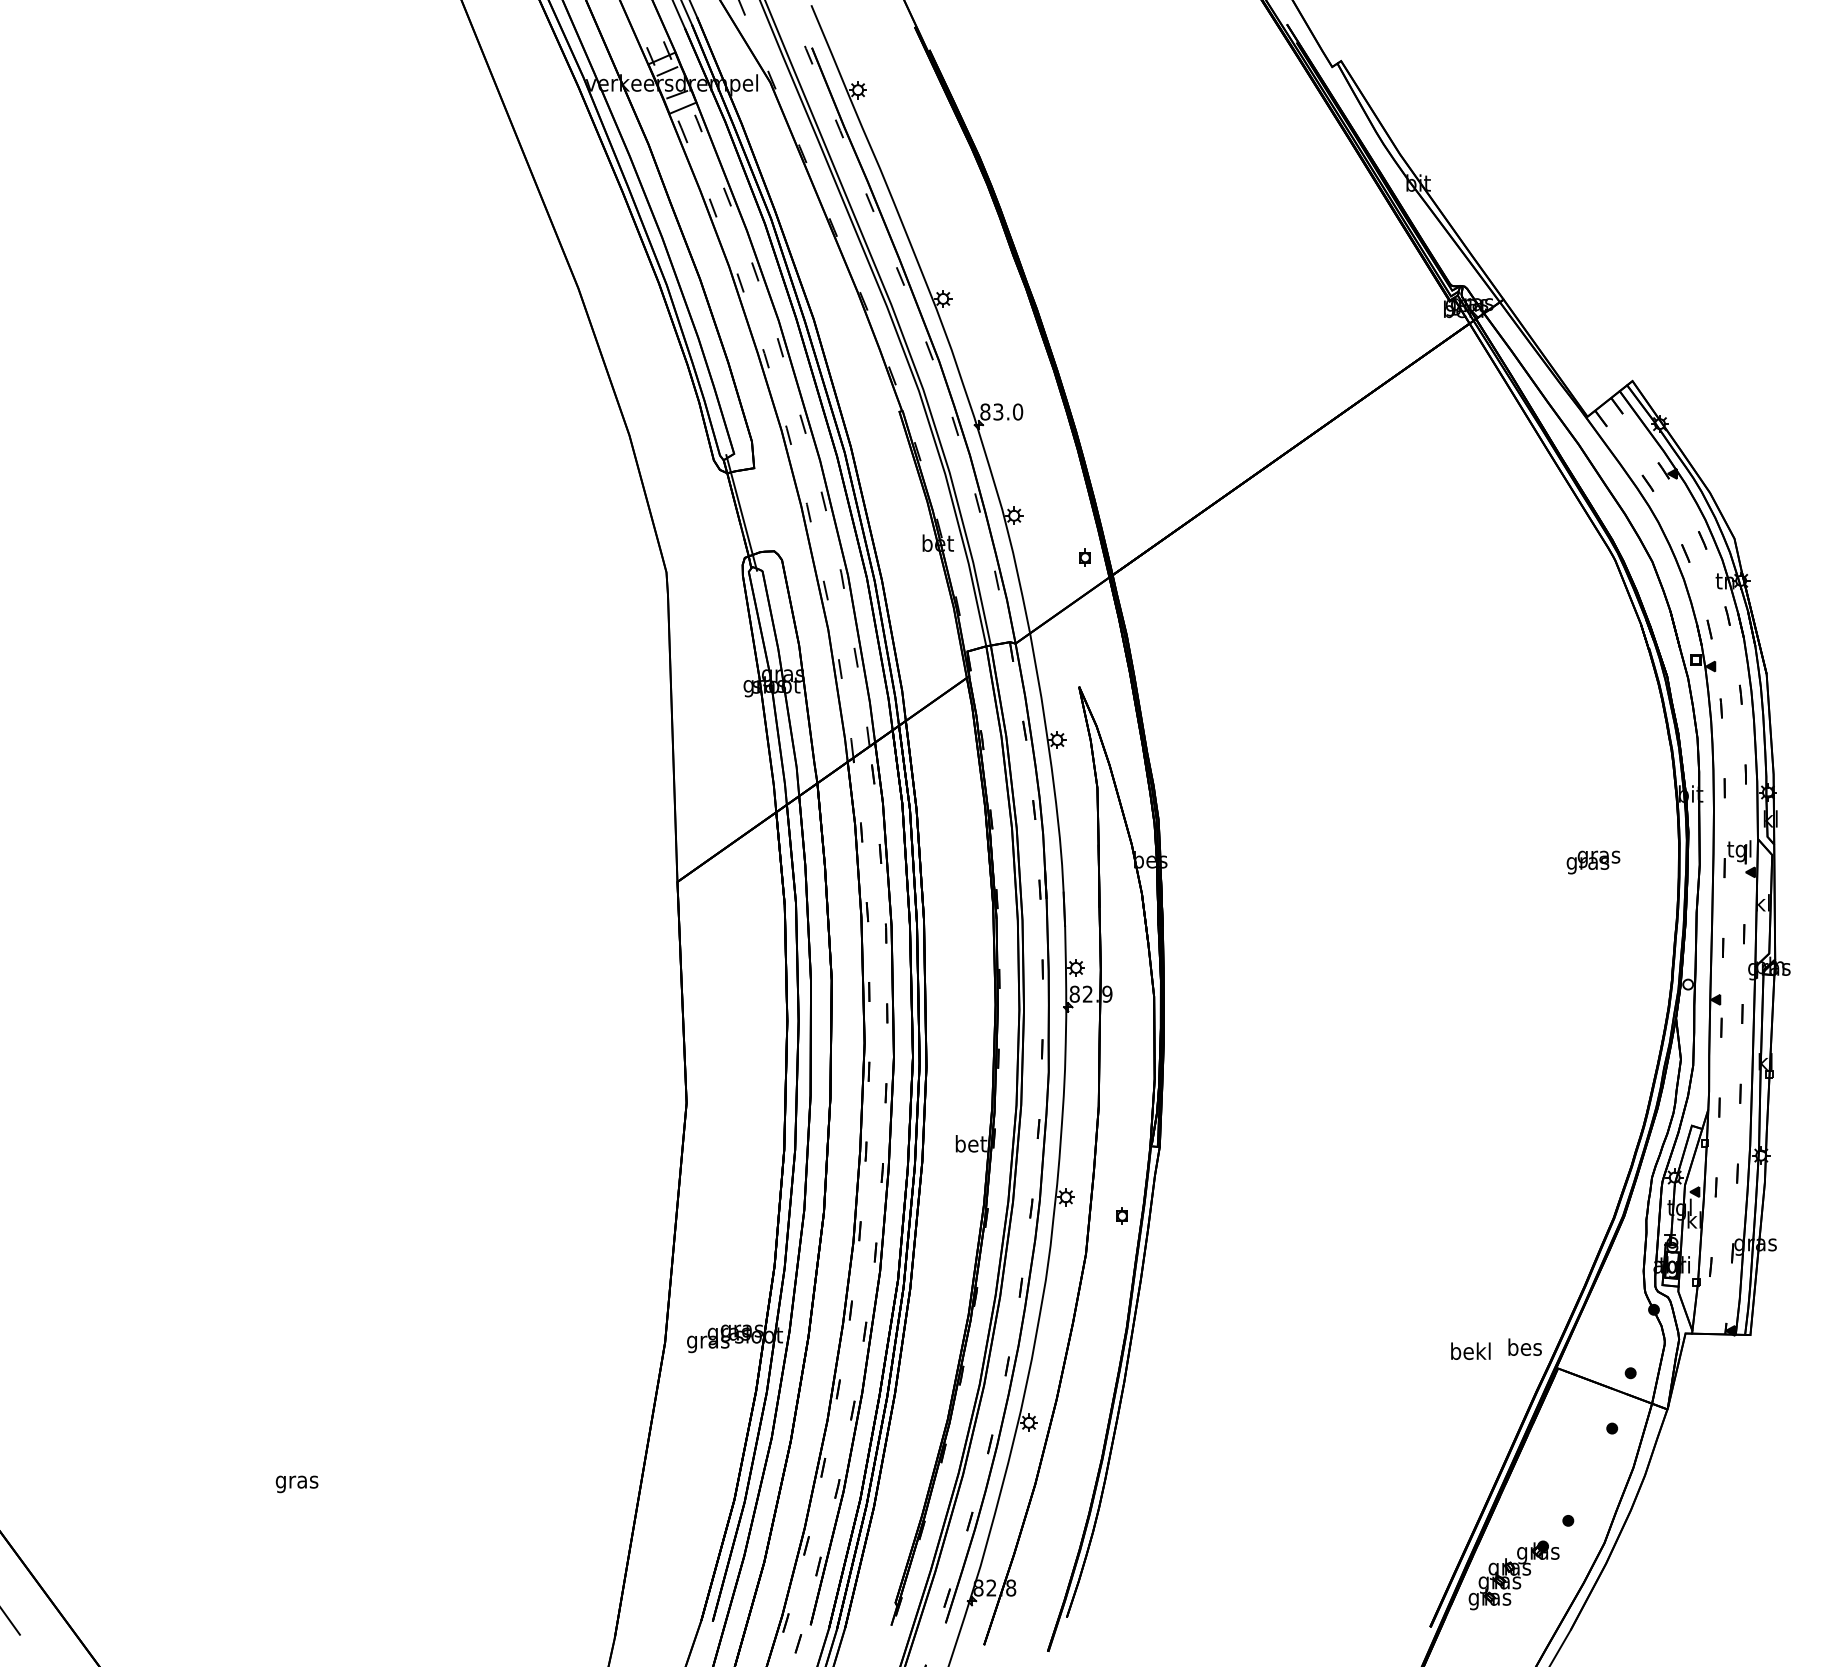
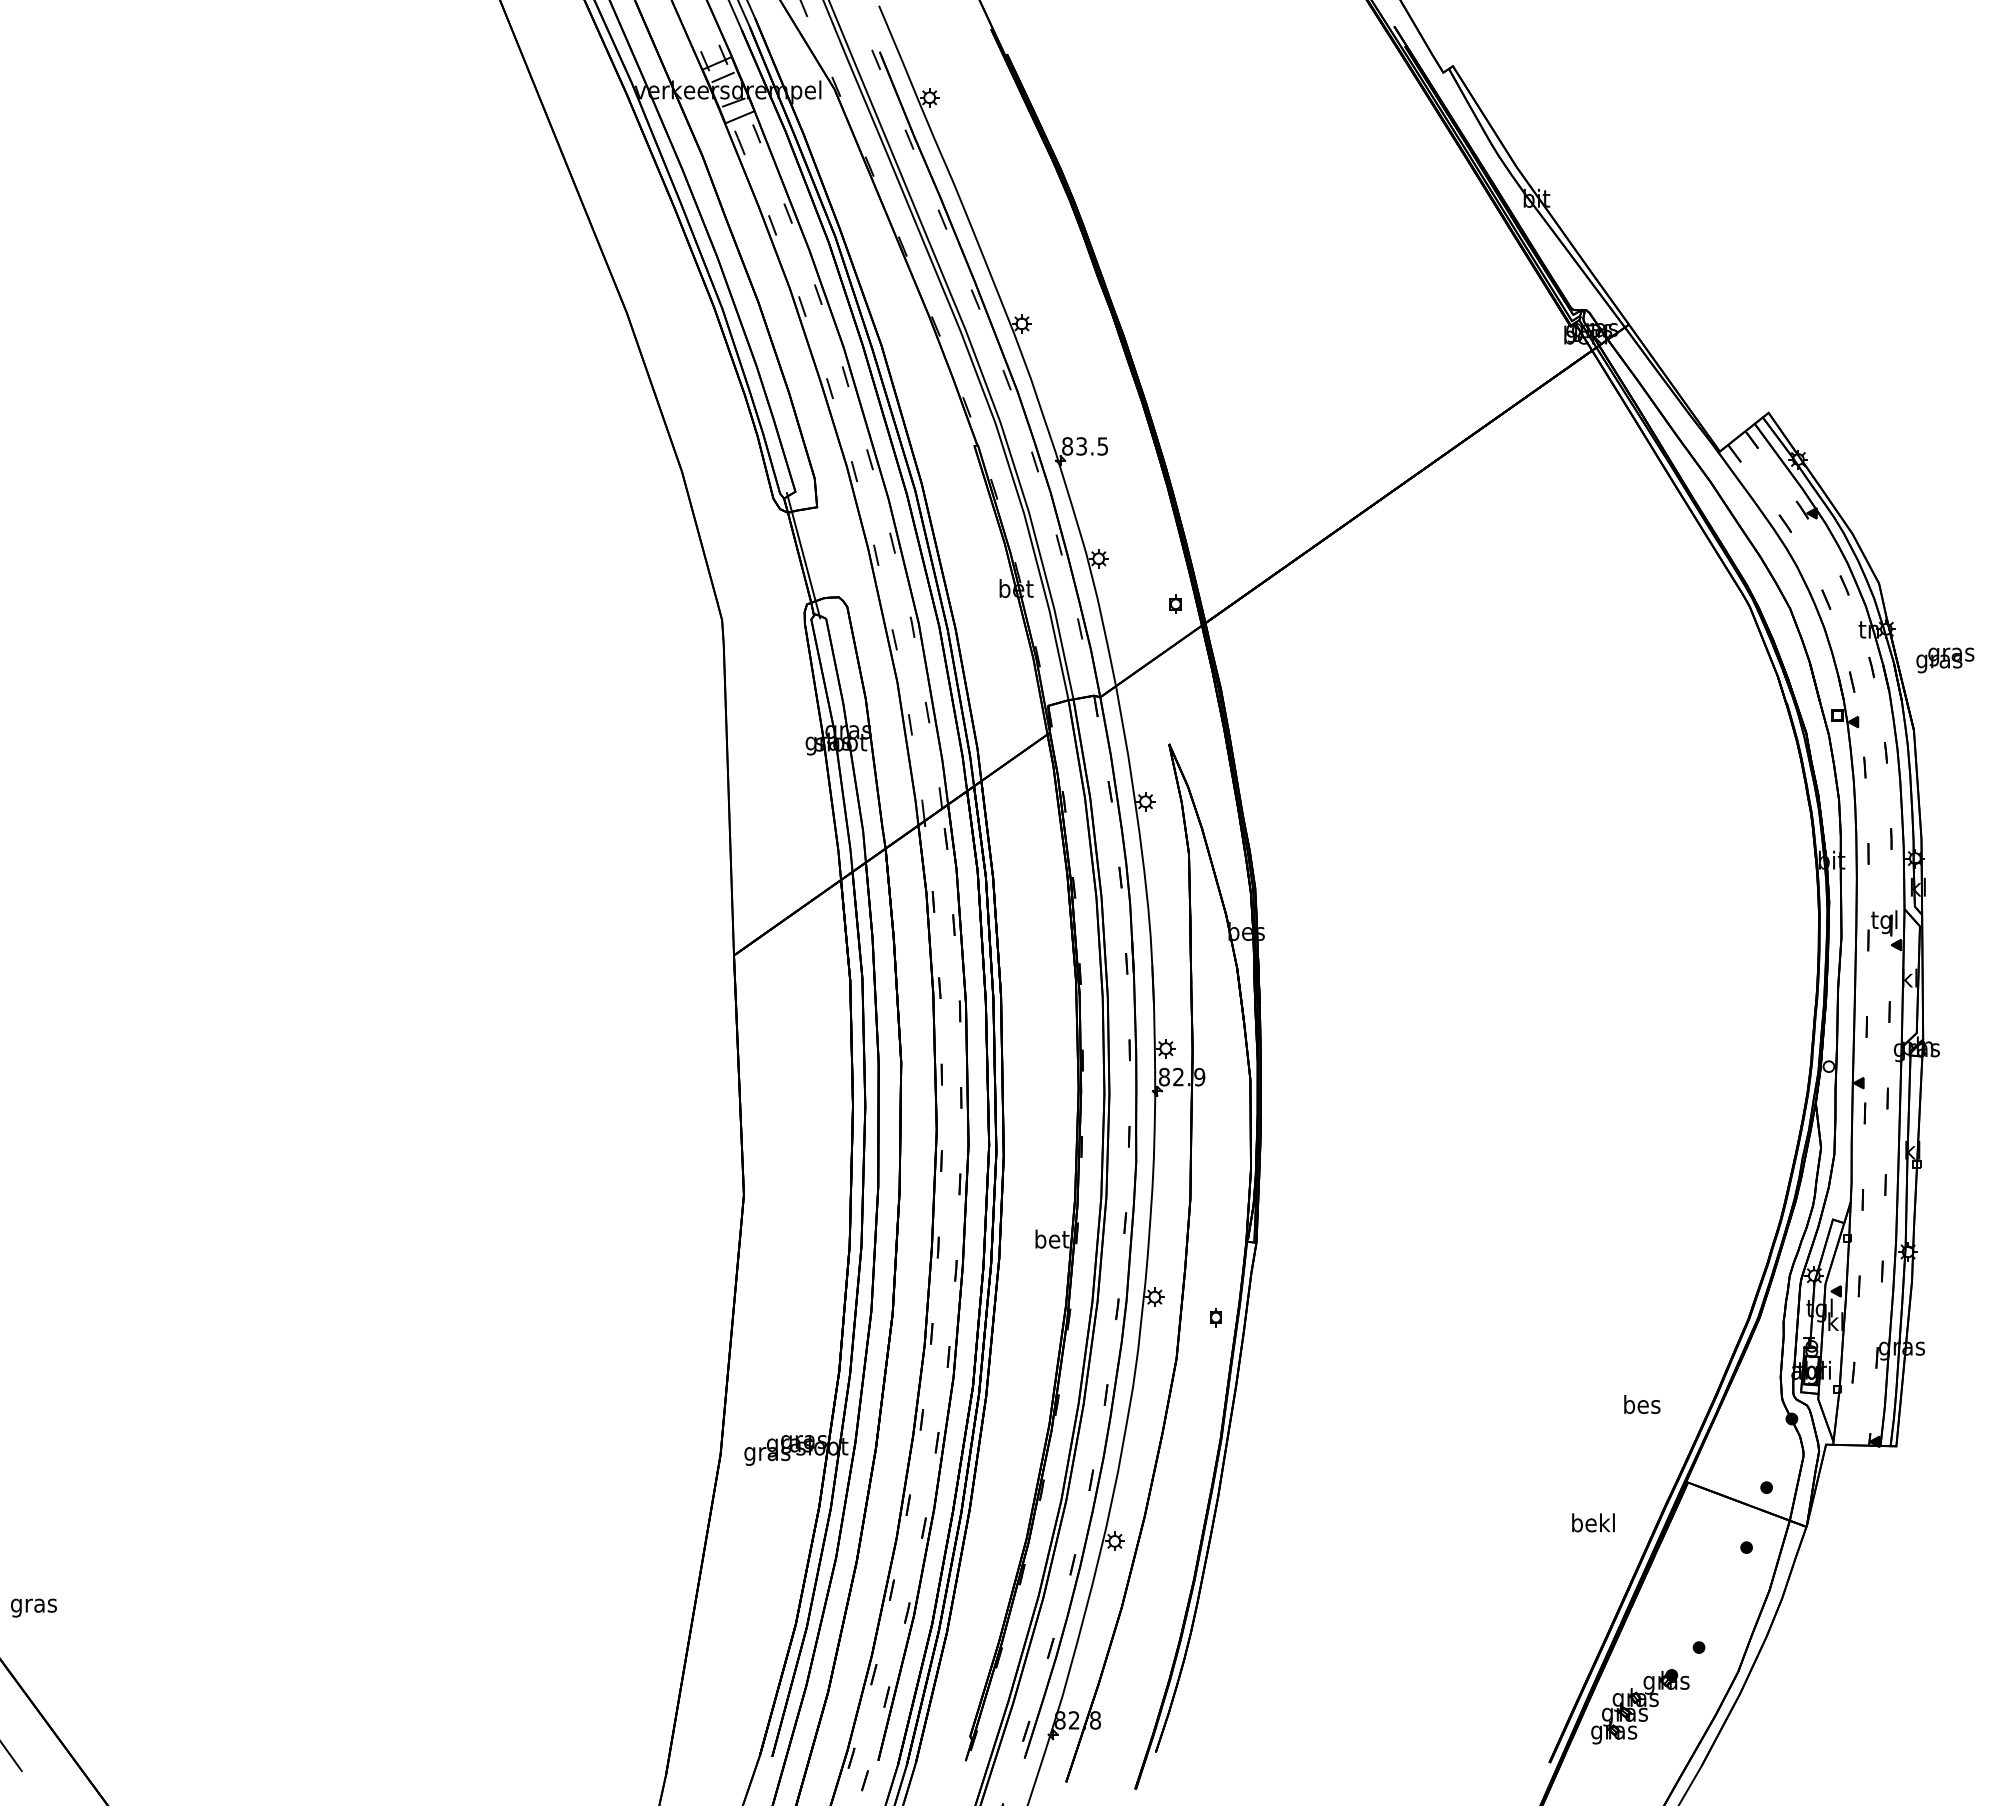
text: (1017, 412) -> (1102, 446), 83.0 -> 83.5
text: (1593, 862) -> (1945, 660), moved
text: (1525, 1347) -> (1642, 1404), moved
text: (1470, 1350) -> (1593, 1522), moved
text: (296, 1483) -> (33, 1607), moved

